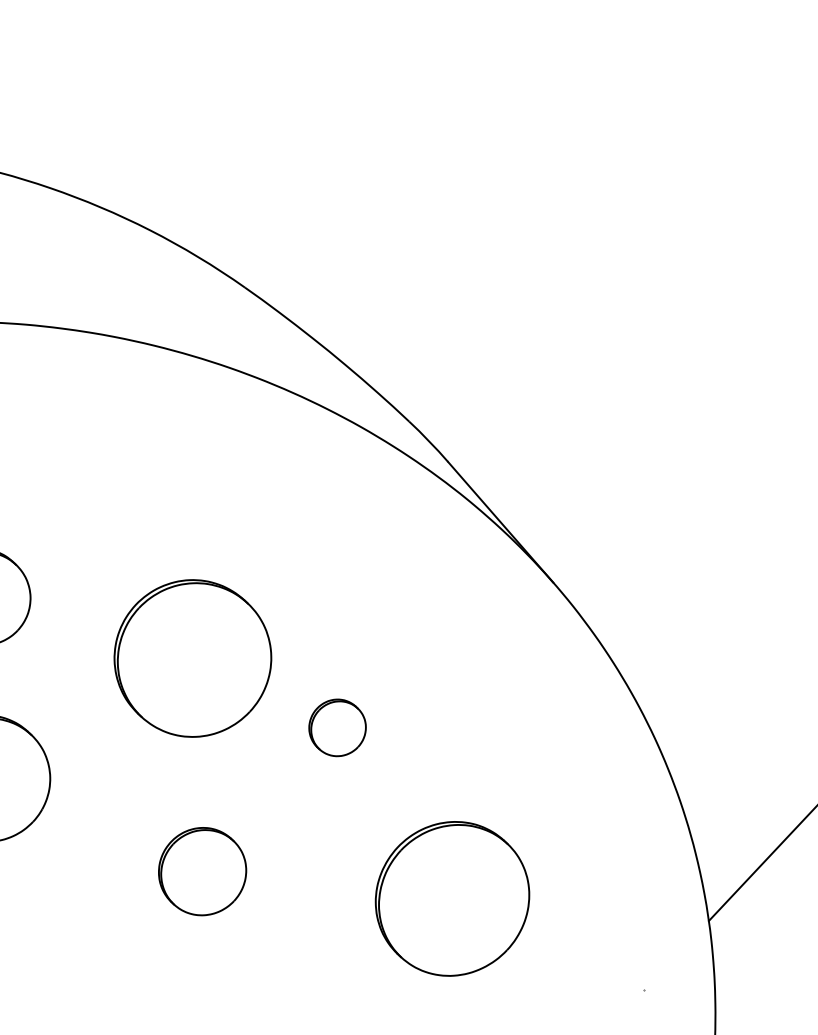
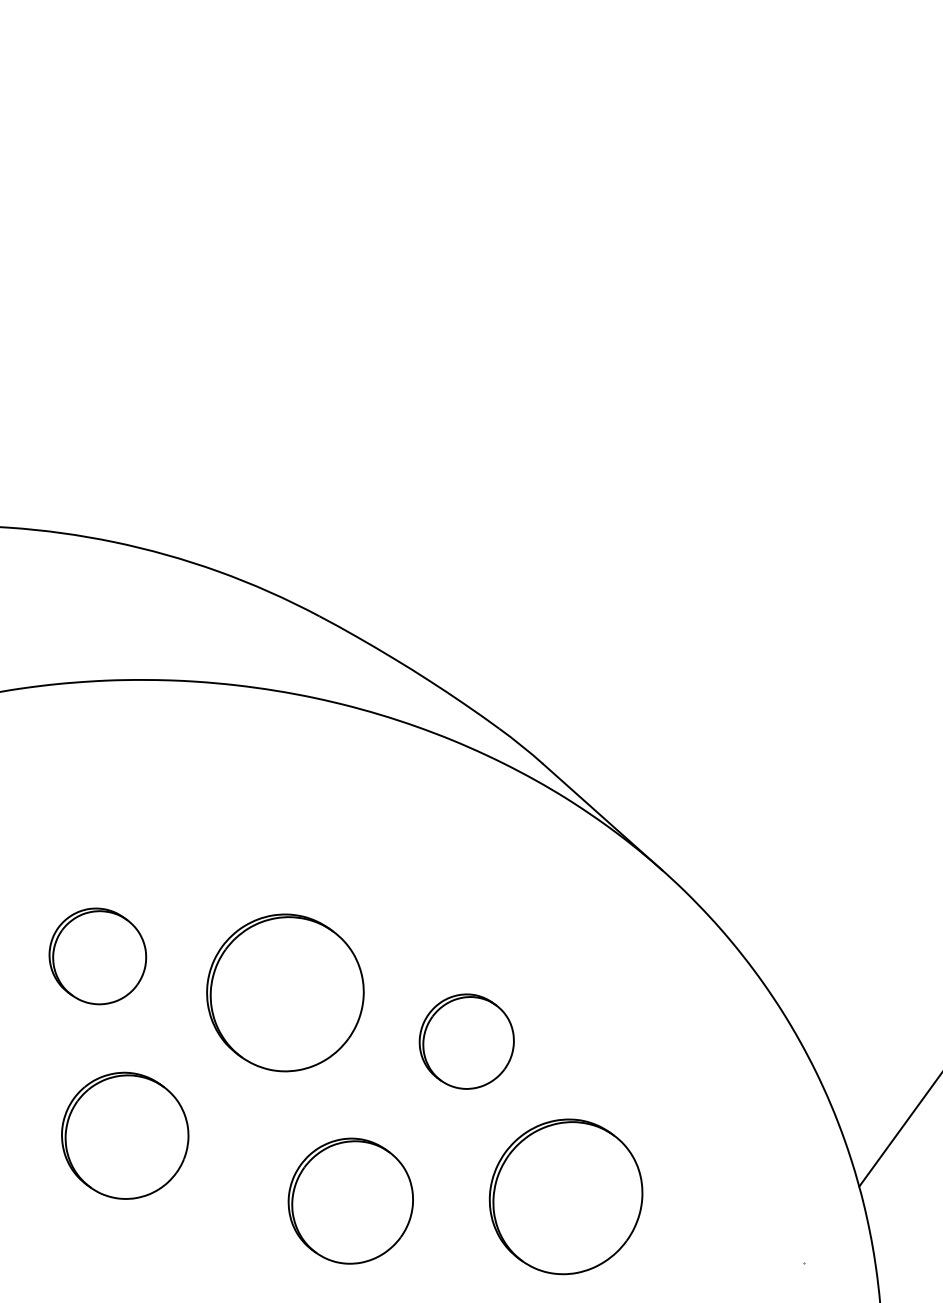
part: (193, 658) -> (285, 992), moved
part: (337, 727) -> (466, 1041), size x1.67
part: (202, 870) -> (350, 1200), size x1.43
part: (451, 898) -> (565, 1196), moved

